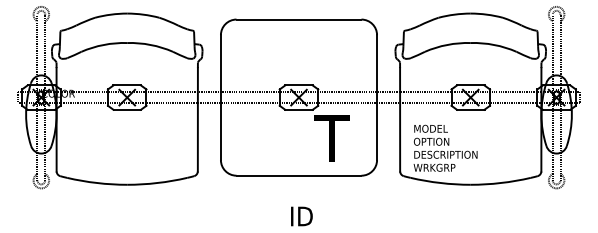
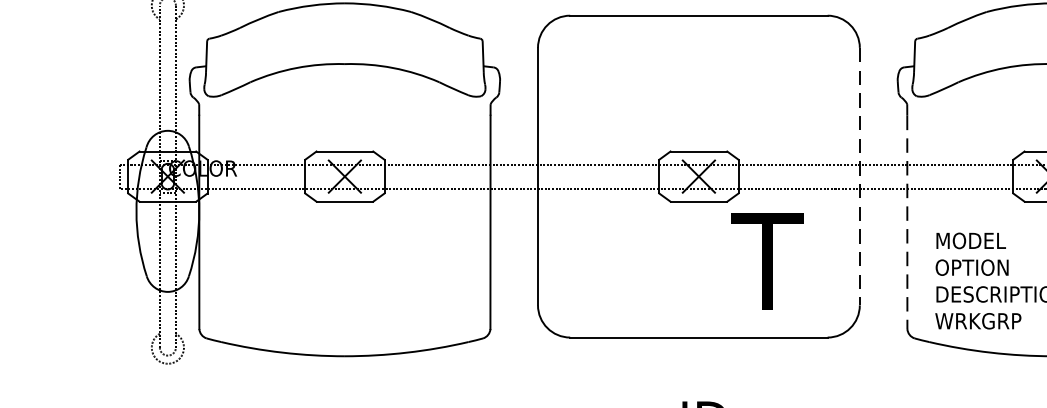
line: (377, 98) -> (860, 178), solid -> dashed
line: (400, 119) -> (908, 221), solid -> dashed

